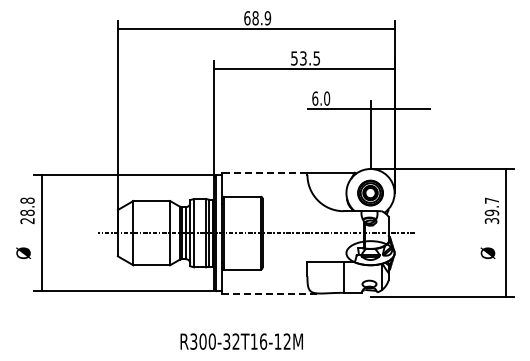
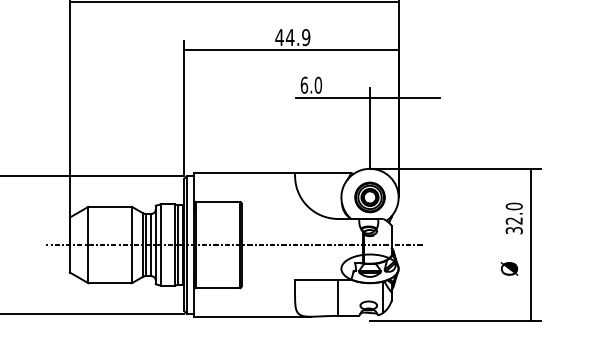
text: (305, 58) -> (292, 37), 53.5 -> 44.9
line: (264, 172) -> (244, 172), dashed -> solid
text: (491, 206) -> (513, 213), 39.7 -> 32.0
line: (272, 293) -> (253, 316), dashed -> solid

